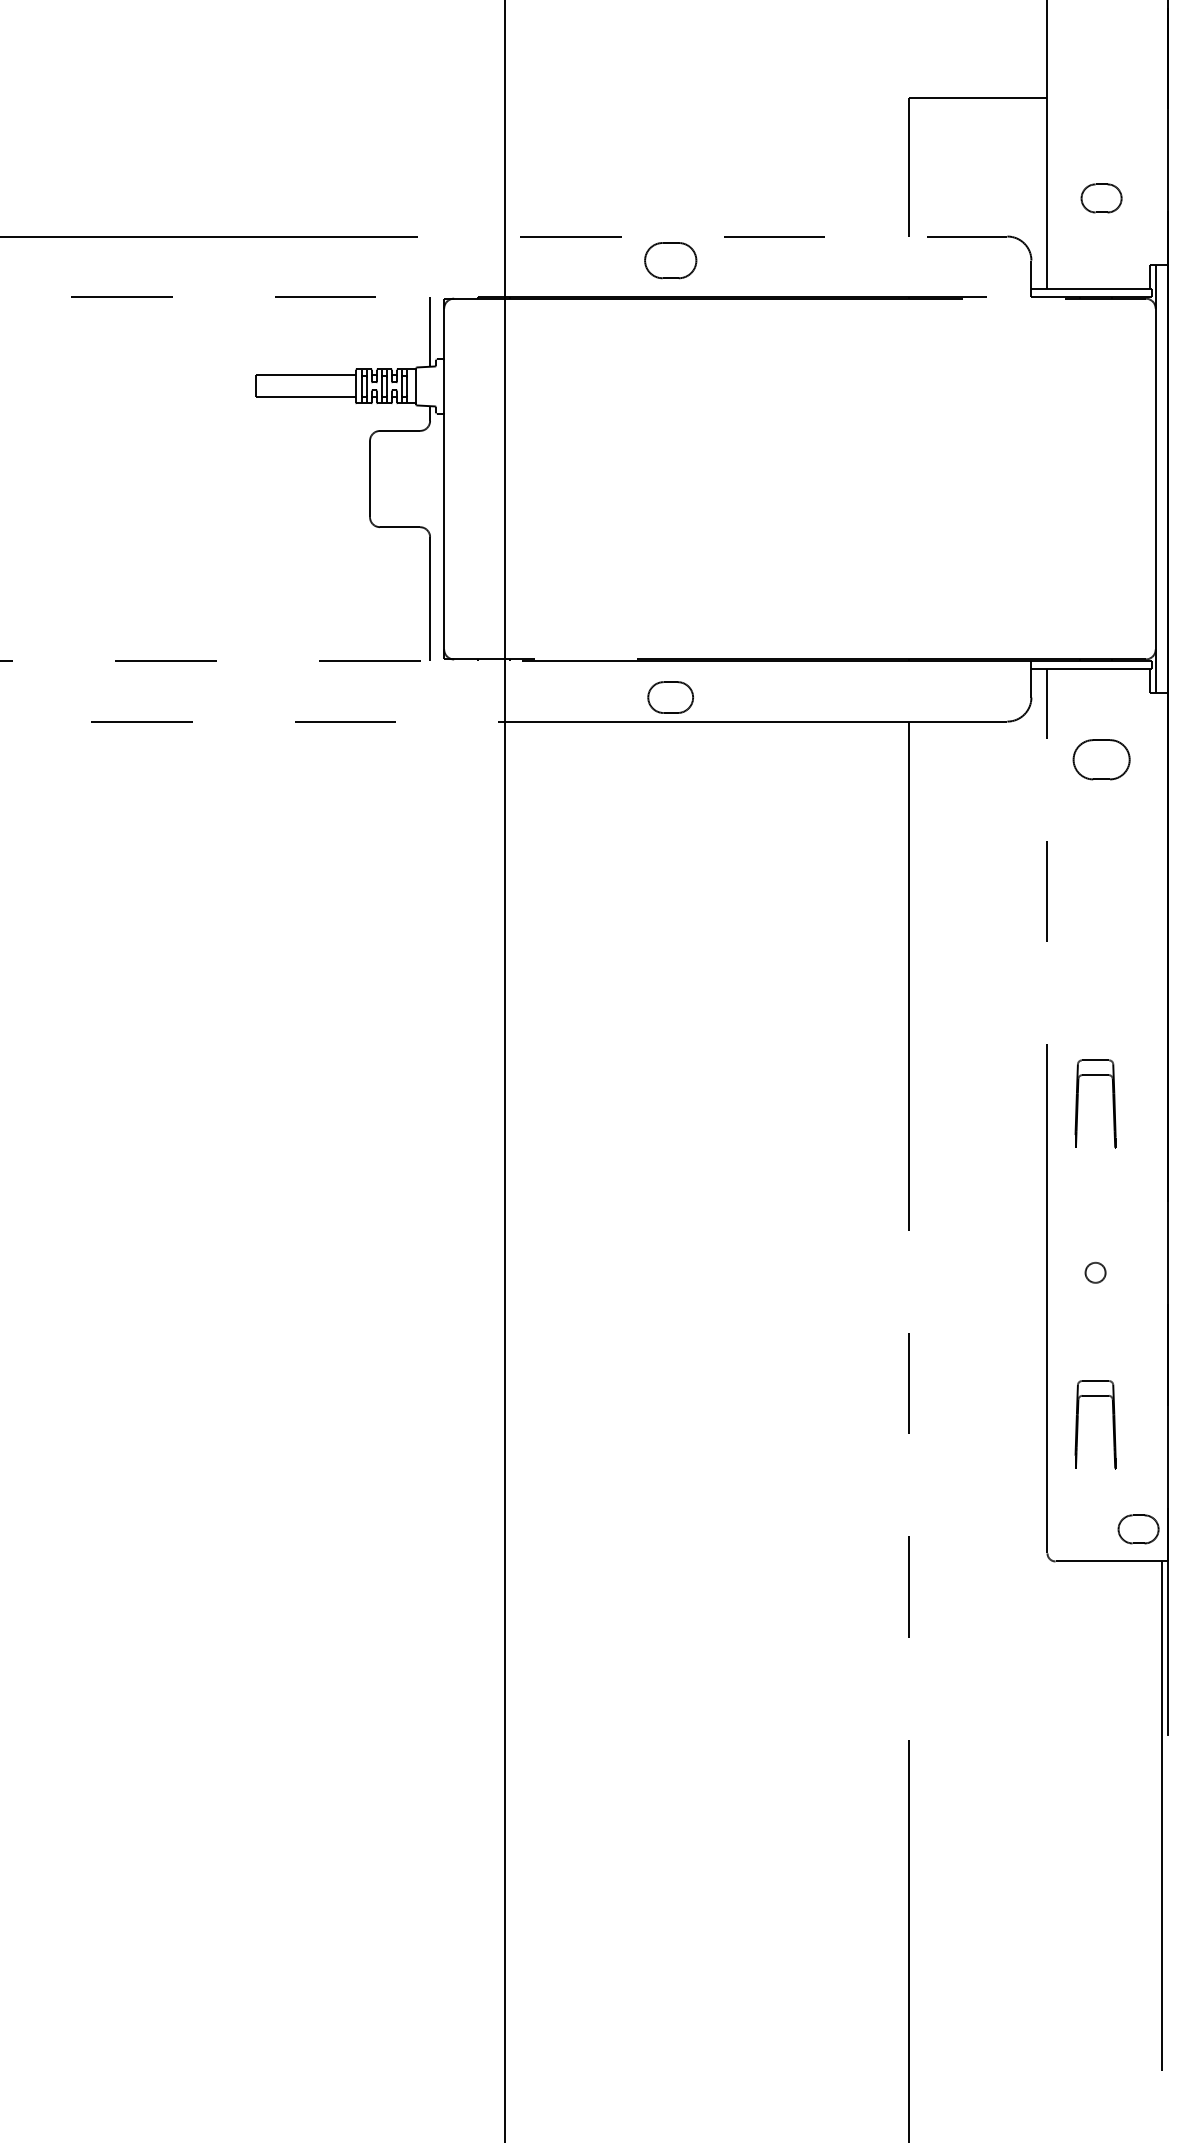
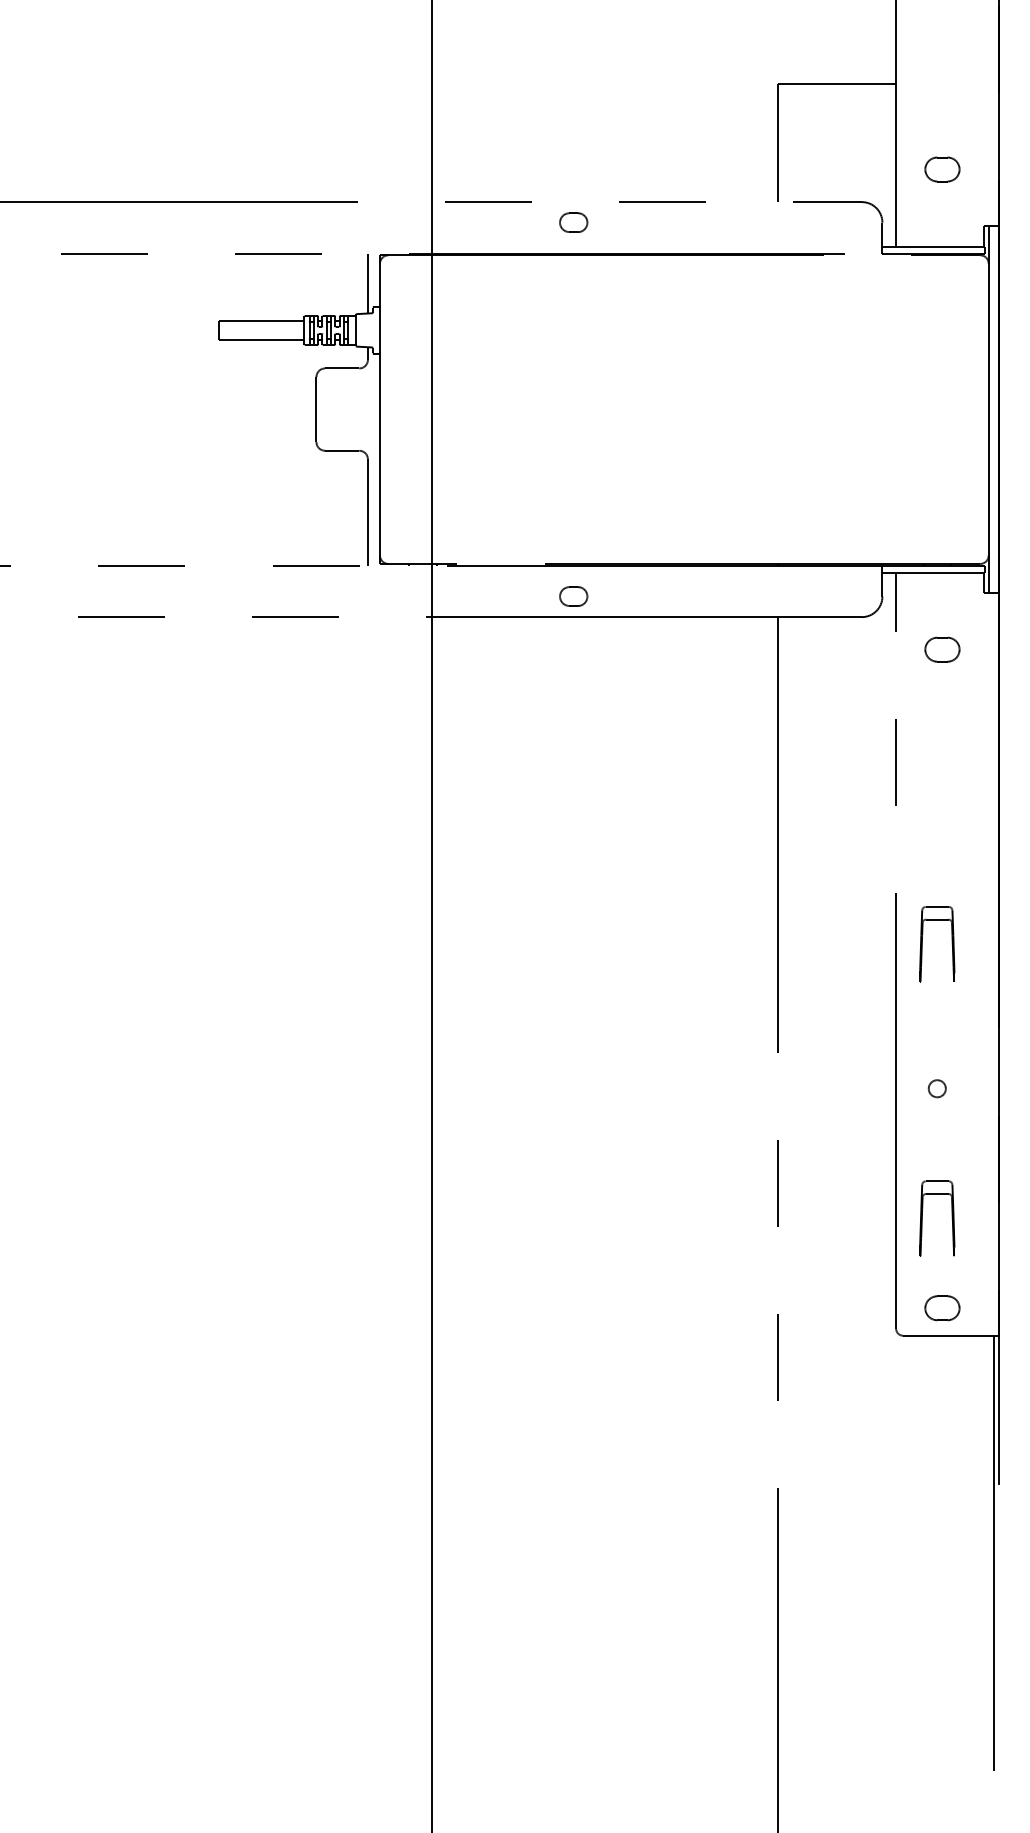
part: (670, 260) -> (573, 222), size x0.62
part: (670, 697) -> (573, 596), size x0.71
part: (1101, 759) -> (942, 649), size x0.71
part: (1138, 1529) -> (942, 1308), moved

